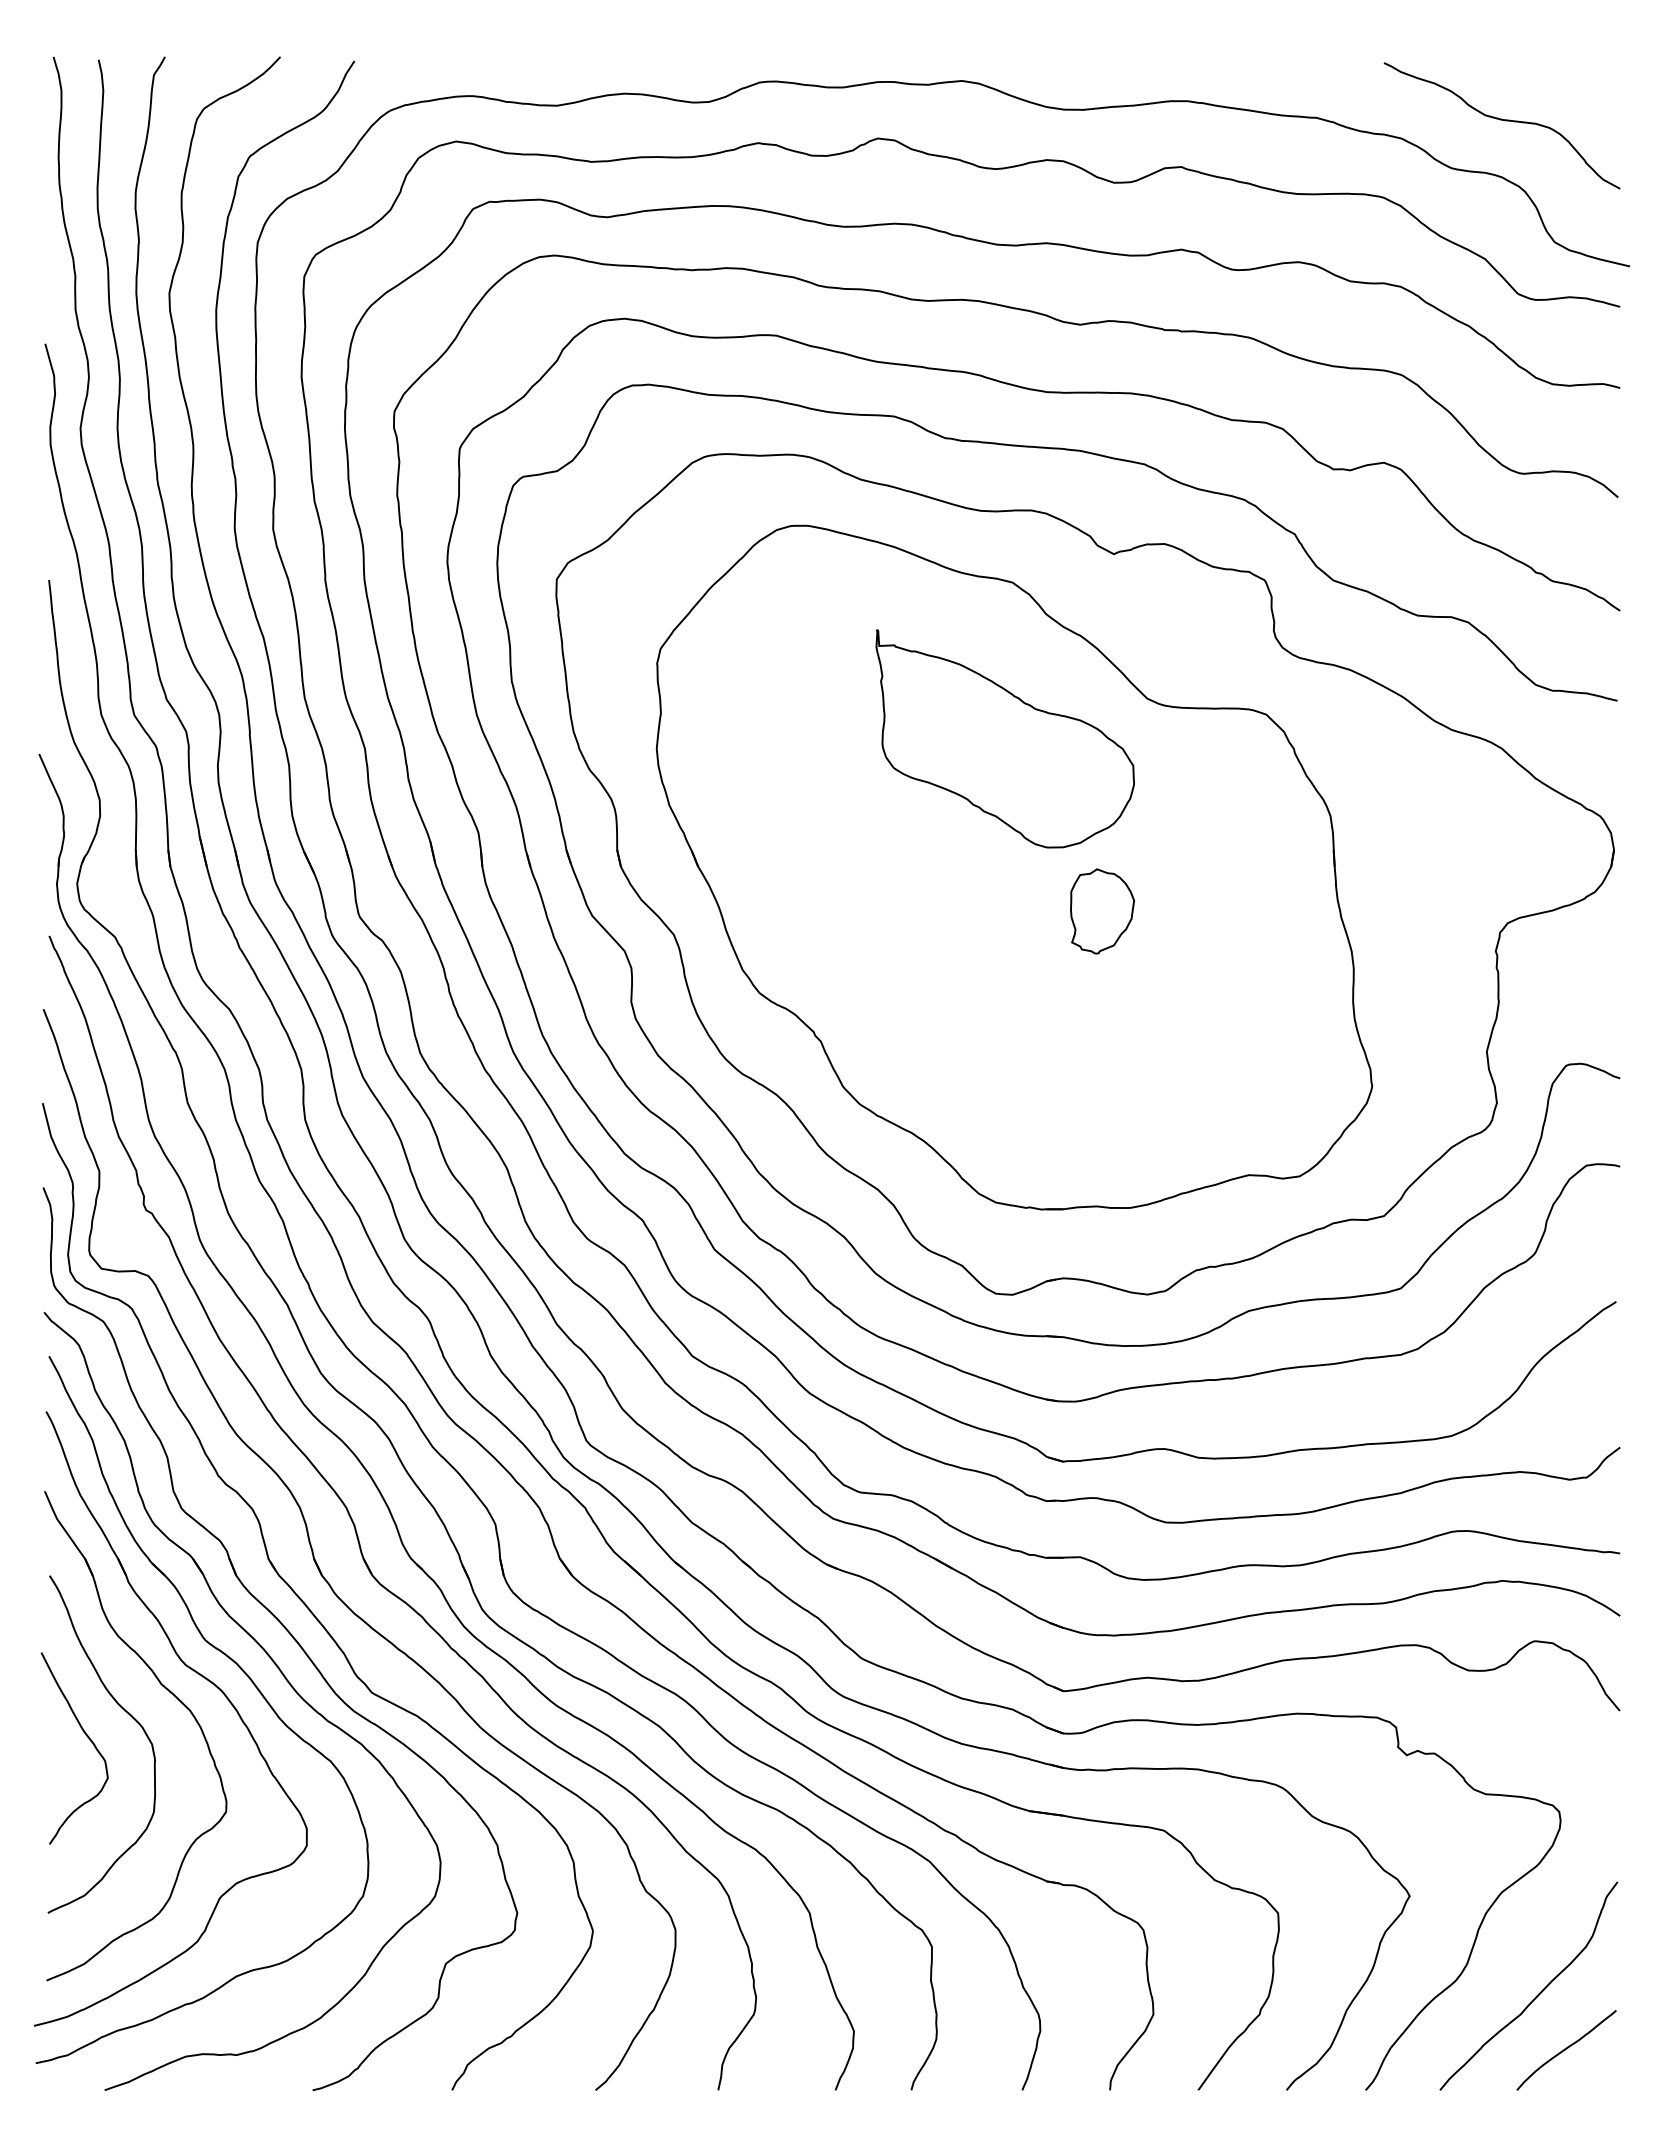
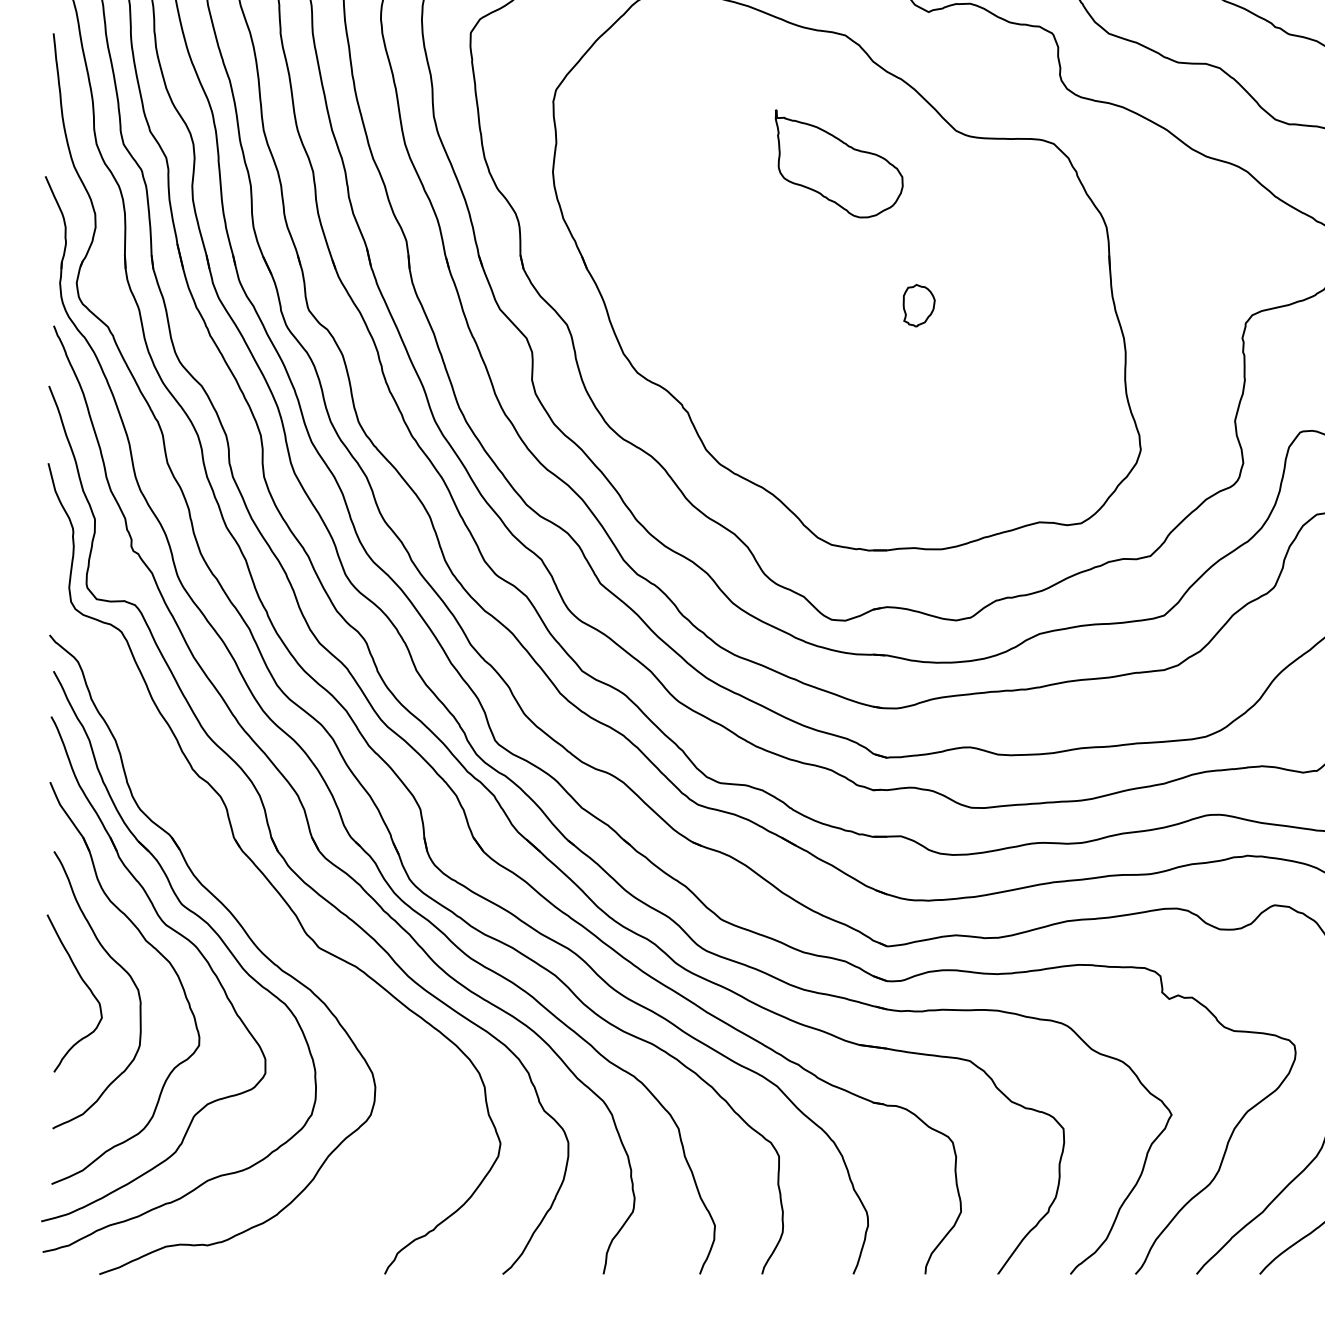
part: (1004, 738) -> (838, 163), size x0.6
part: (1102, 911) -> (919, 305), size x0.6
part: (287, 1632) -> (249, 898), removed

